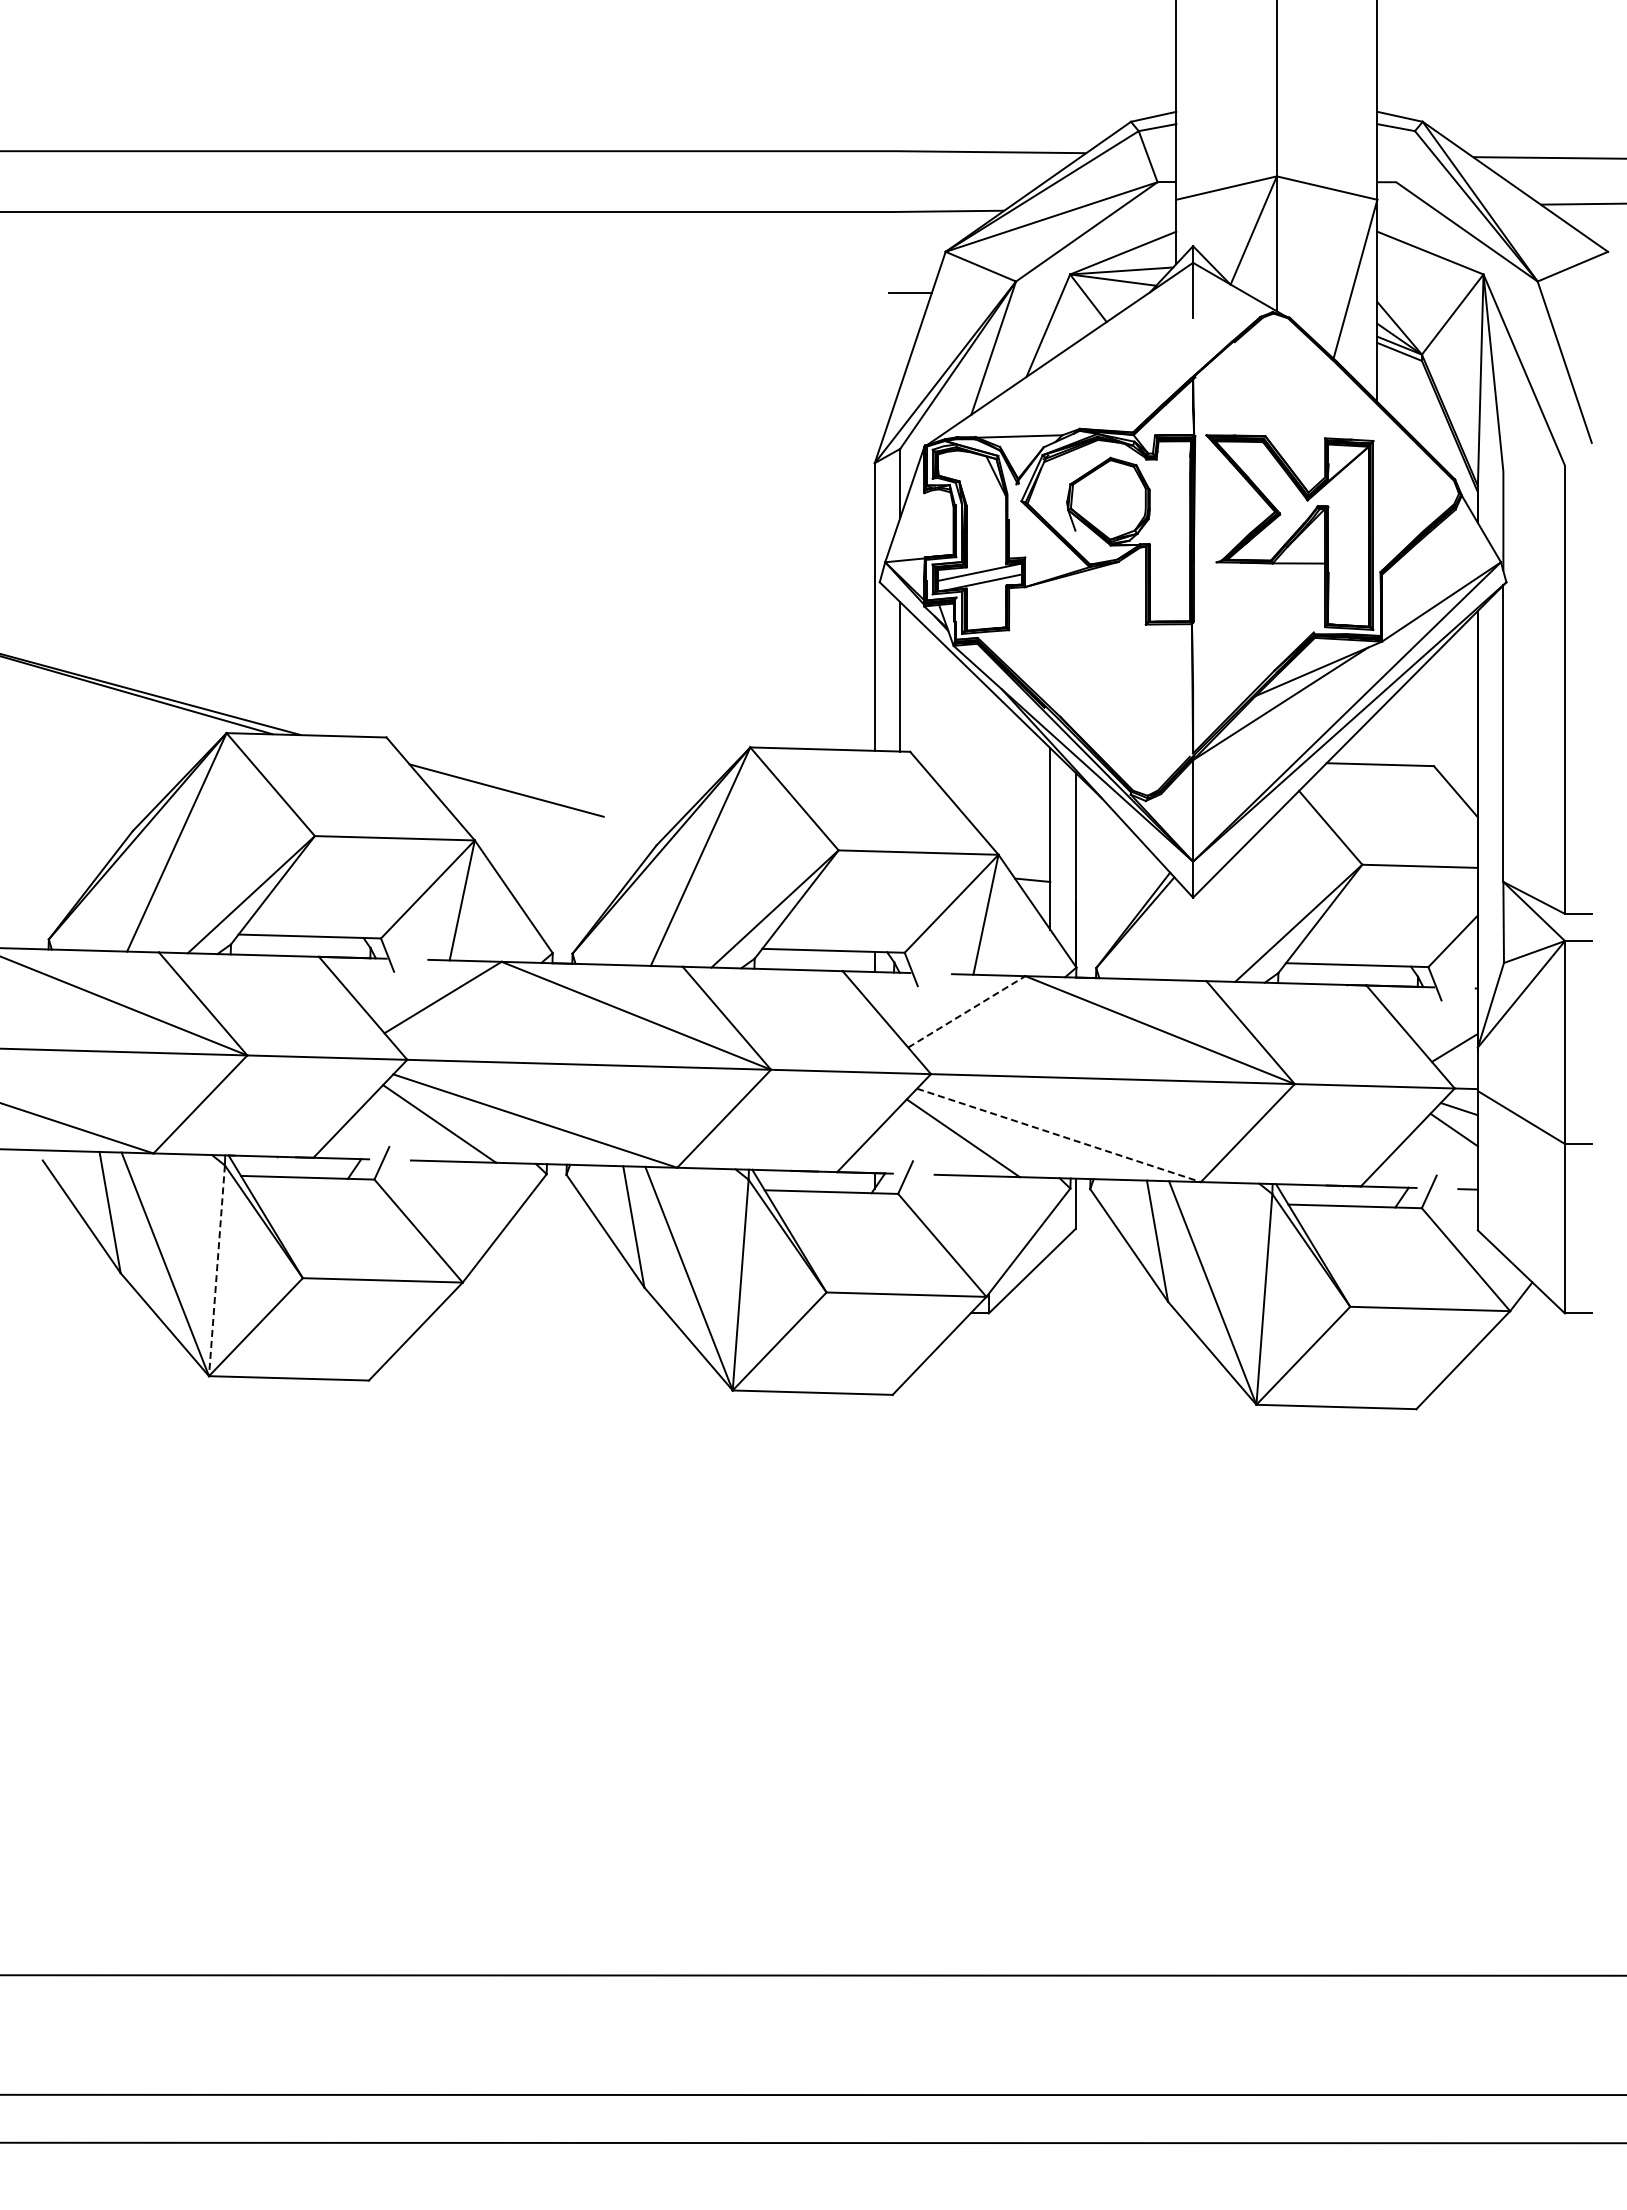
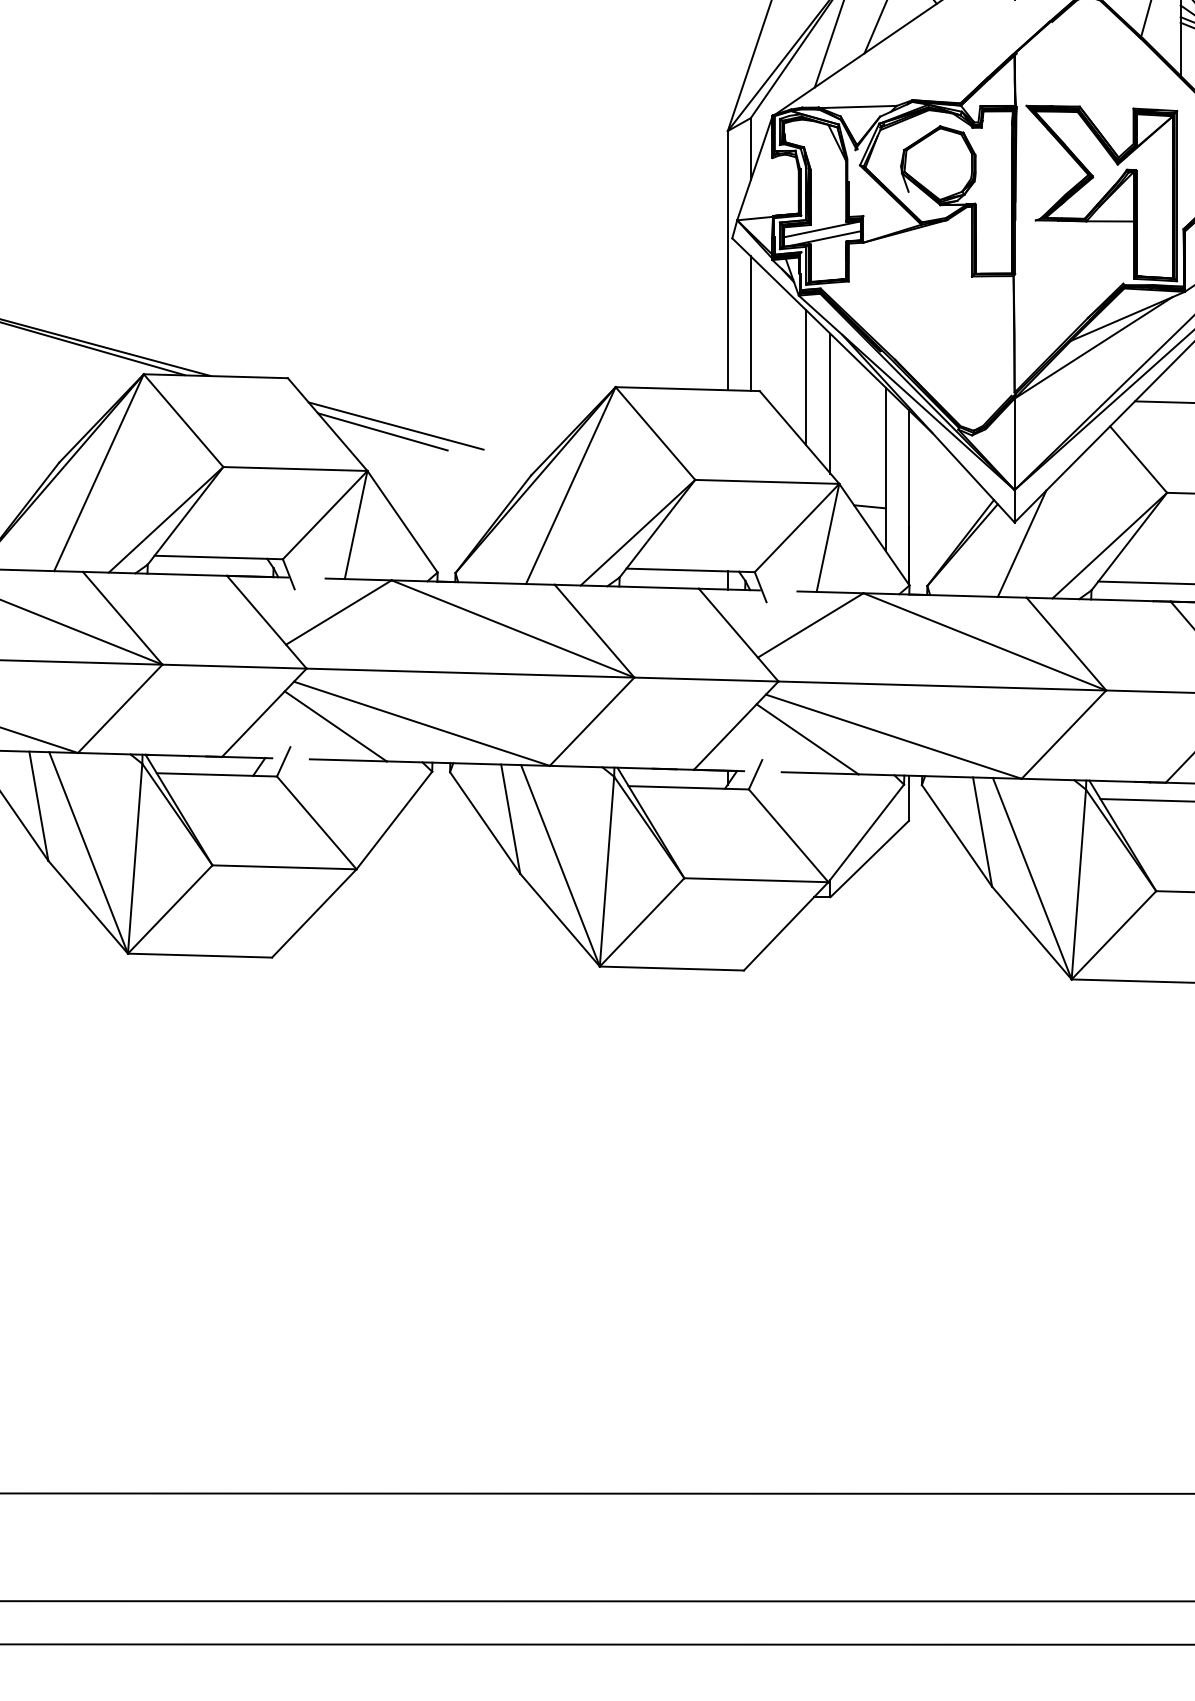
line: (961, 737) -> (805, 378), added
line: (988, 765) -> (830, 403), added
line: (491, 796) -> (382, 431), added
line: (1201, 921) -> (1022, 543), added
line: (966, 1011) -> (810, 625), dashed -> solid
line: (1059, 1135) -> (894, 736), dashed -> solid
line: (216, 1270) -> (134, 858), dashed -> solid

